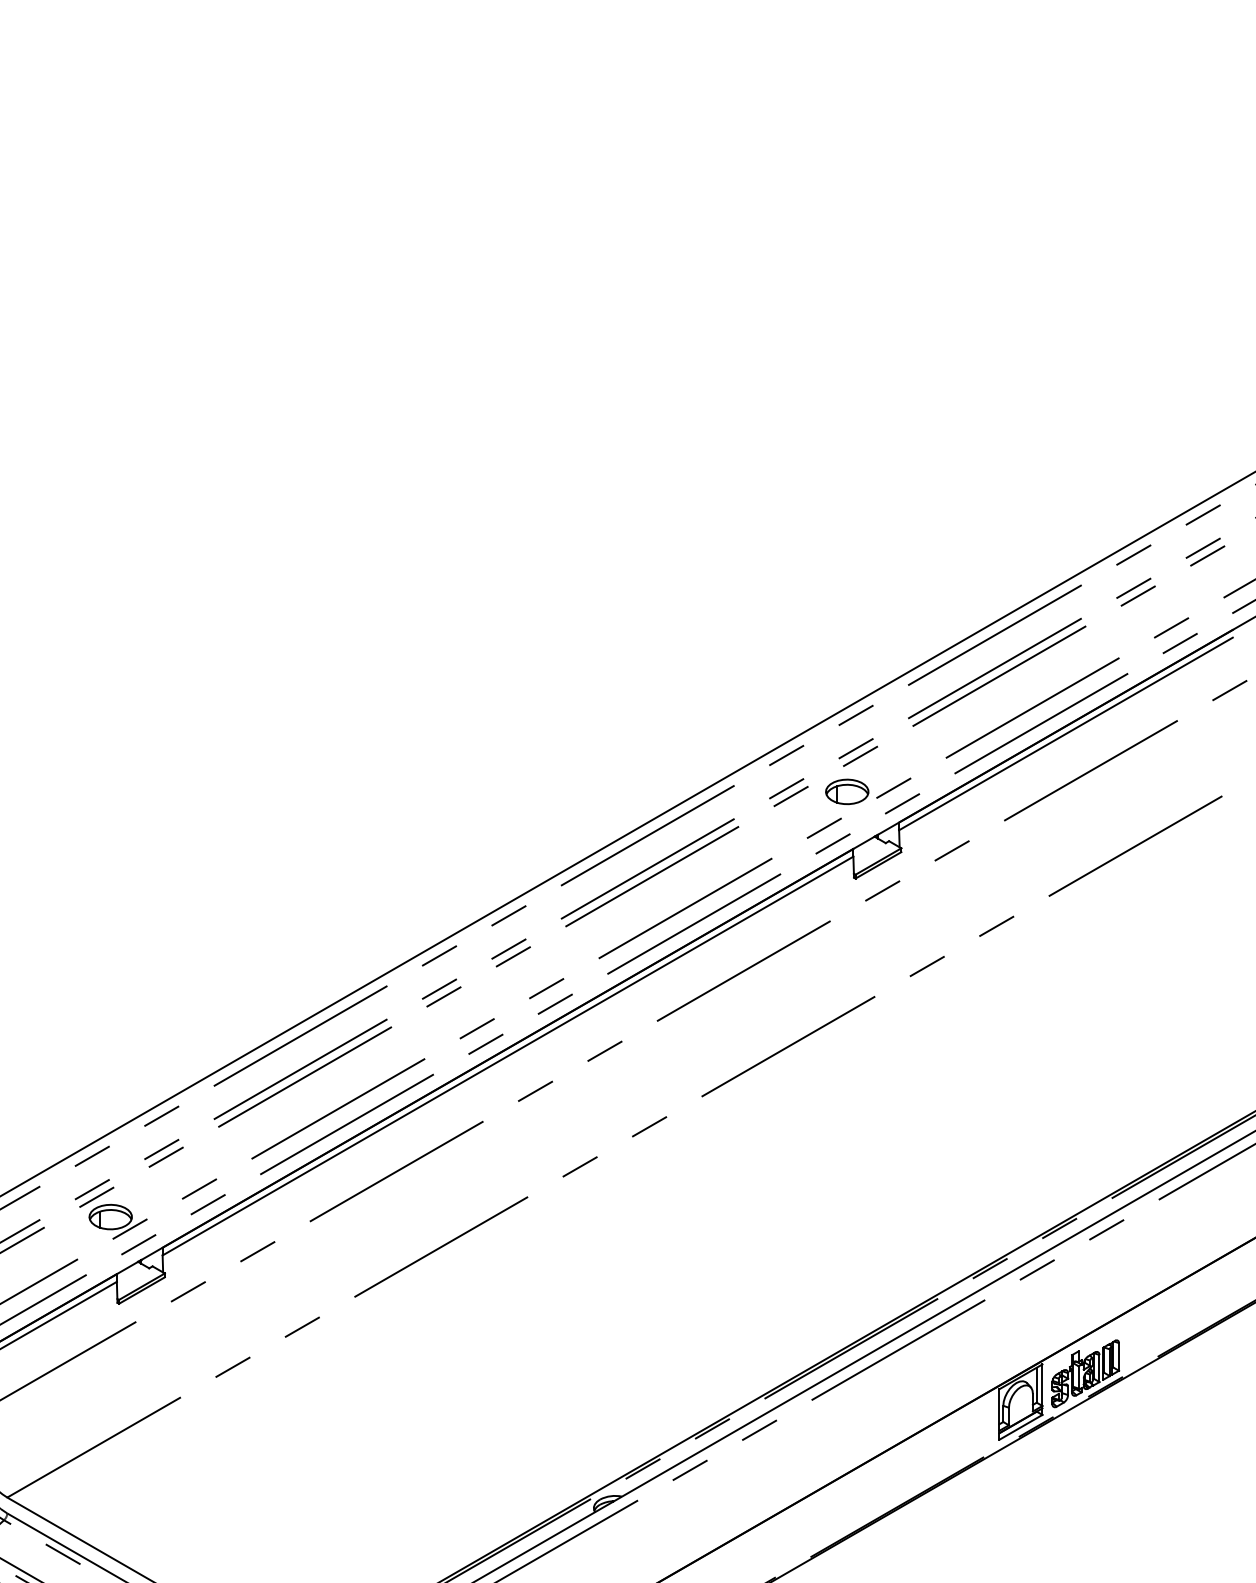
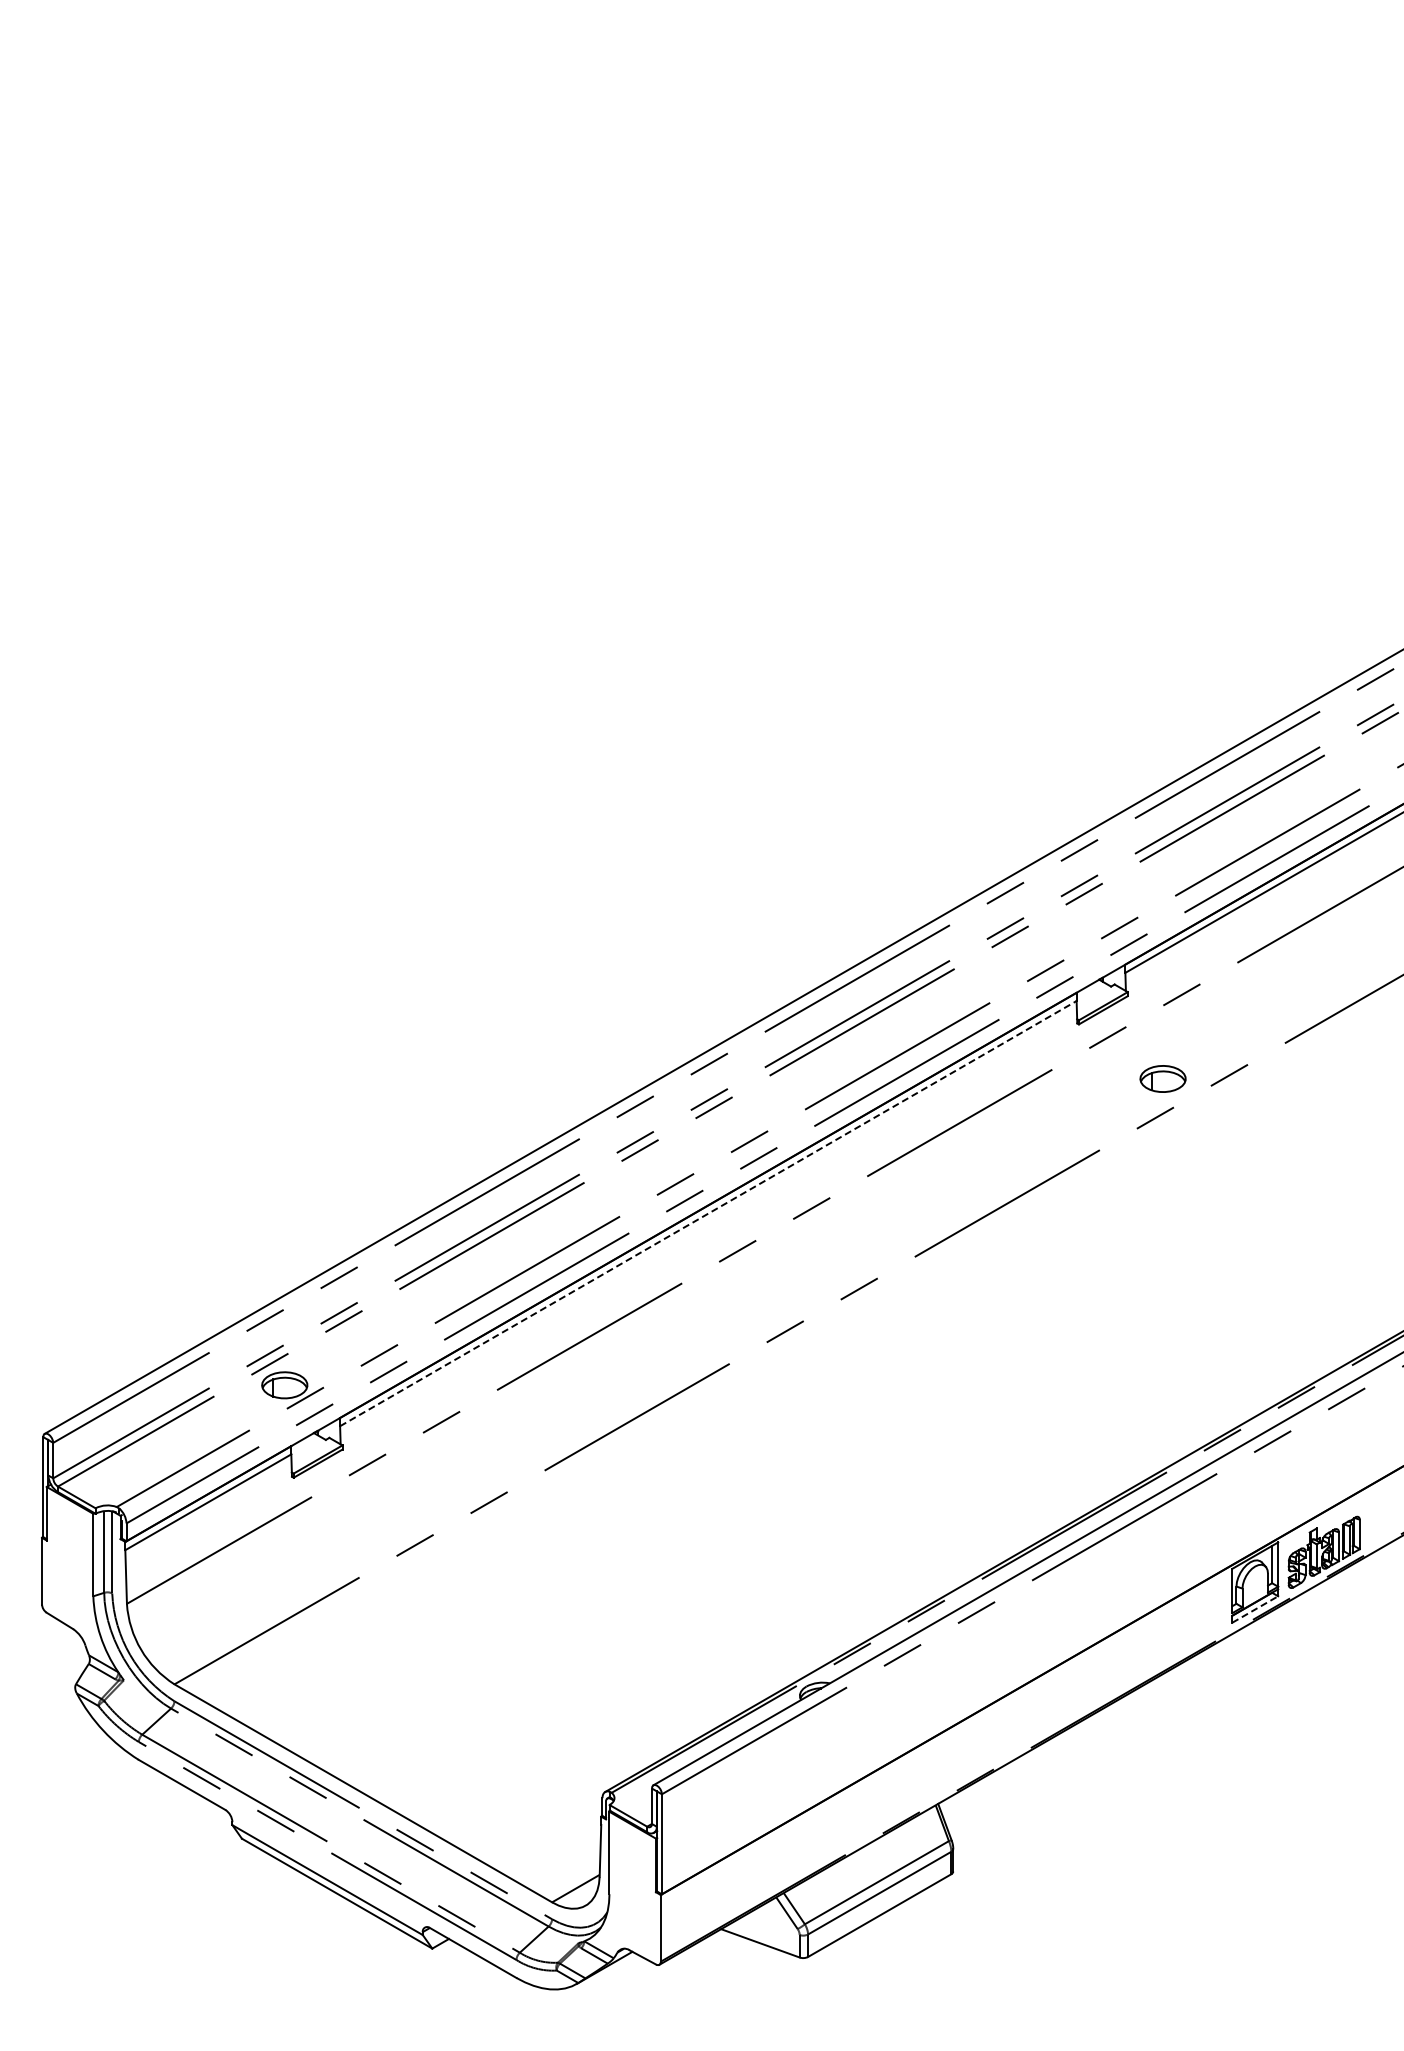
part: (846, 791) -> (1162, 1078), moved
line: (508, 1055) -> (708, 1213), solid -> dashed
line: (1021, 1427) -> (1255, 1609), solid -> dashed

